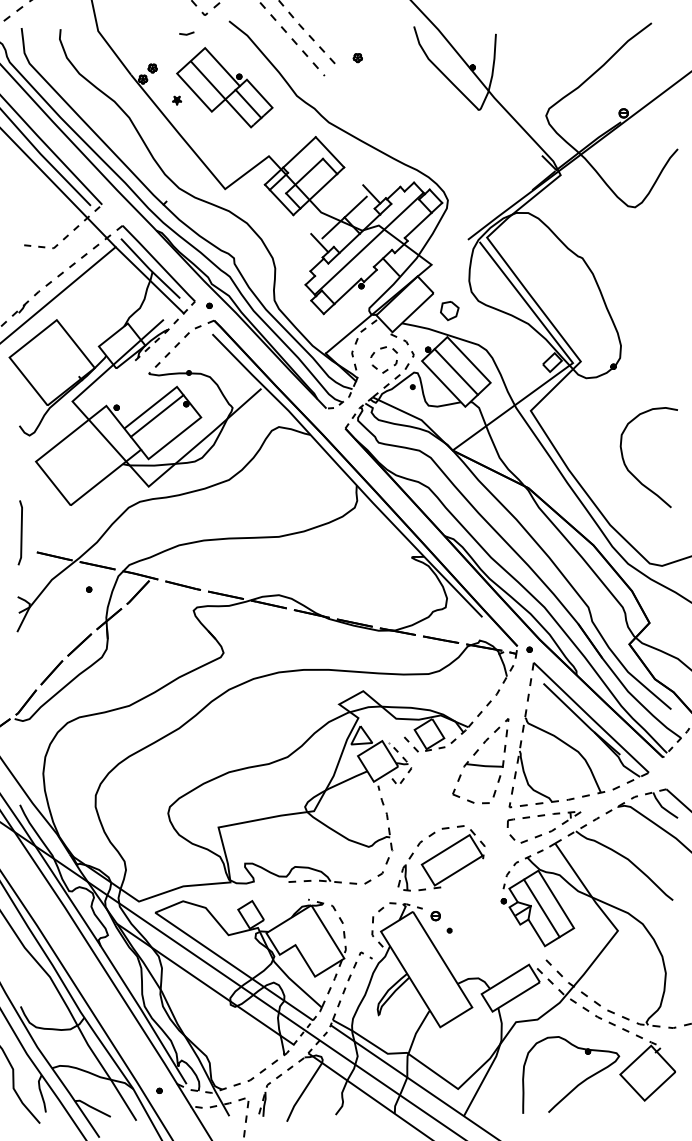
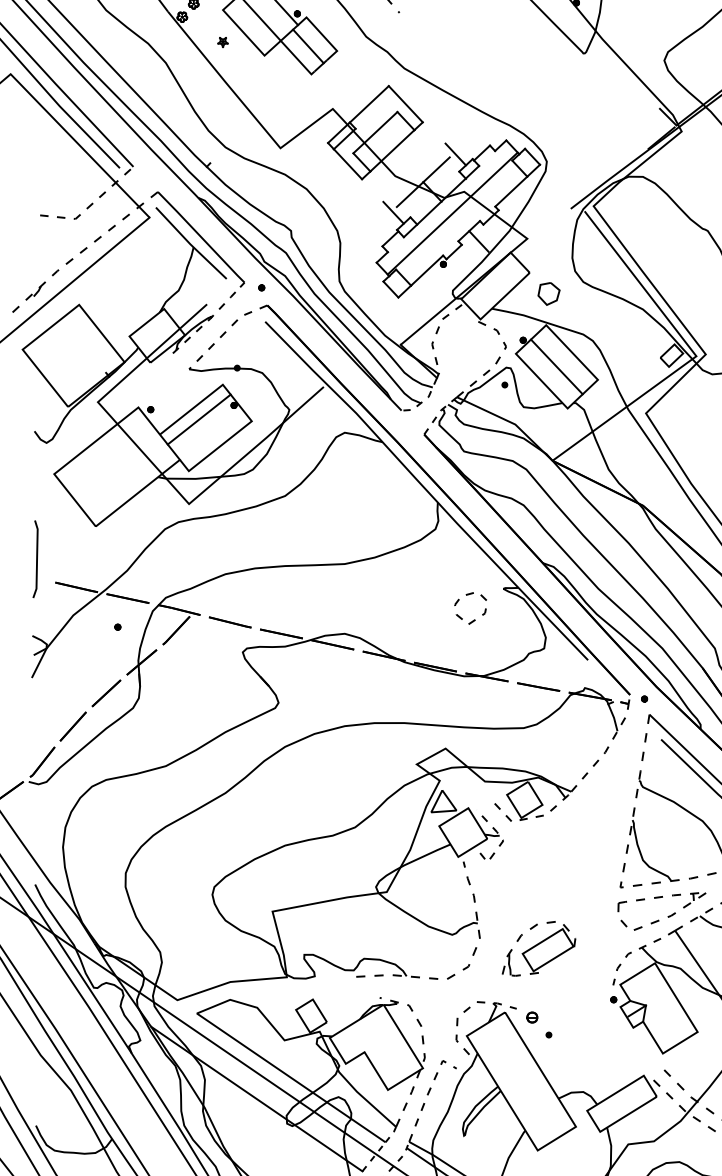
line: (149, 280) -> (189, 257), removed
part: (387, 368) -> (474, 618), moved
part: (480, 761) -> (585, 832), removed
part: (441, 858) -> (539, 948), size x0.7
line: (541, 908) -> (658, 1008), removed

